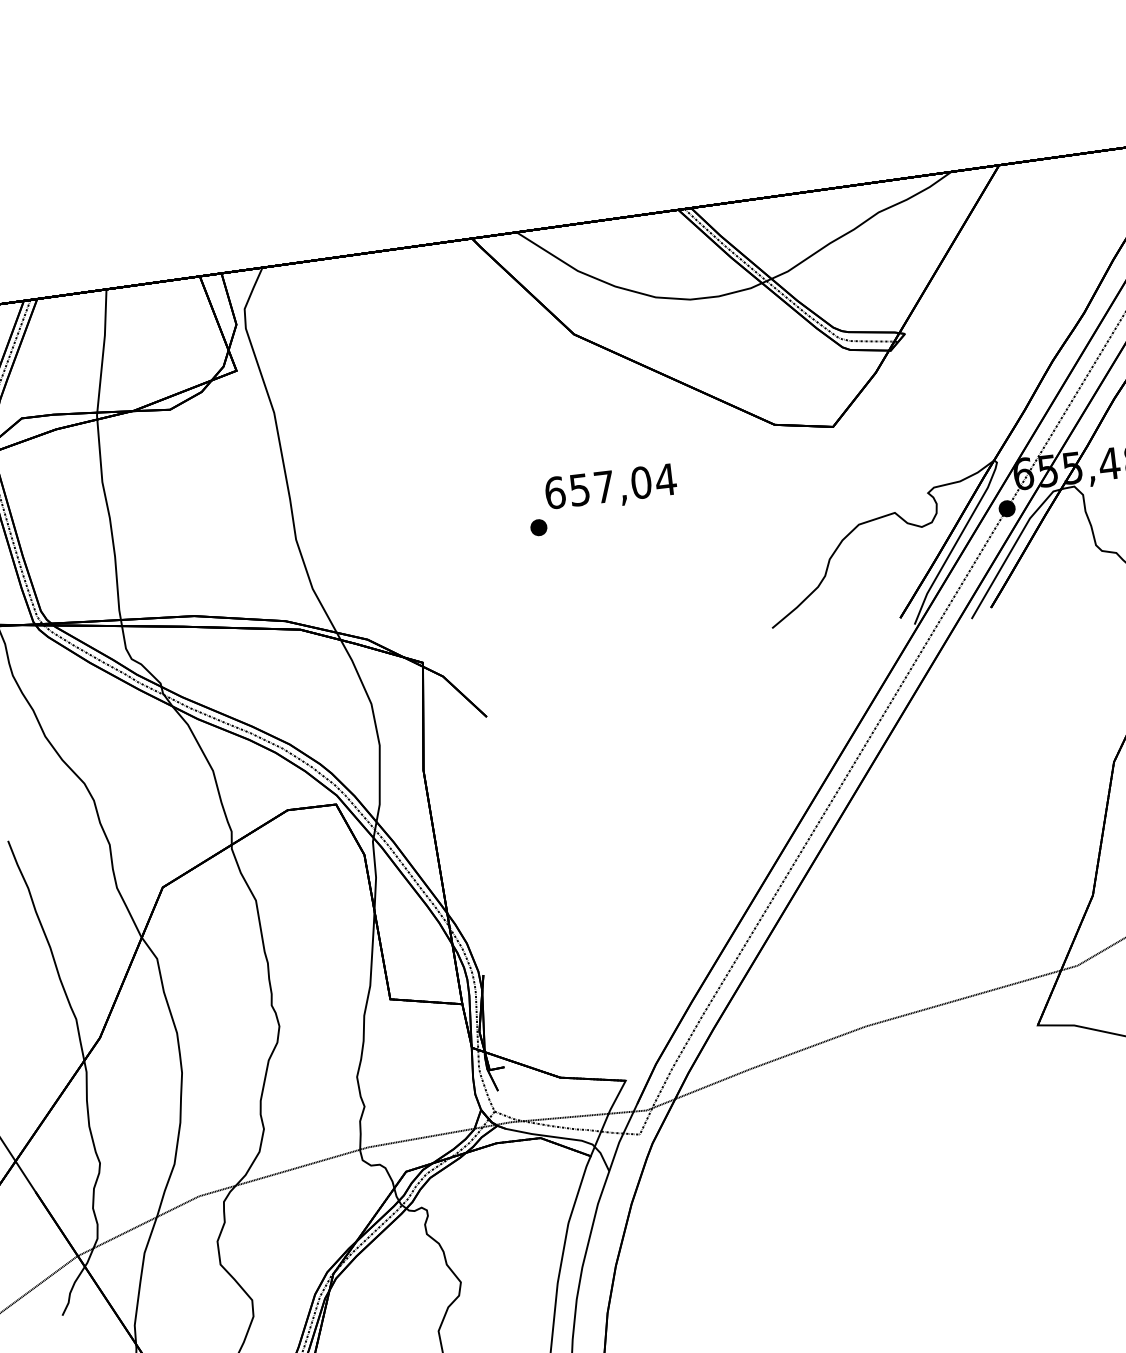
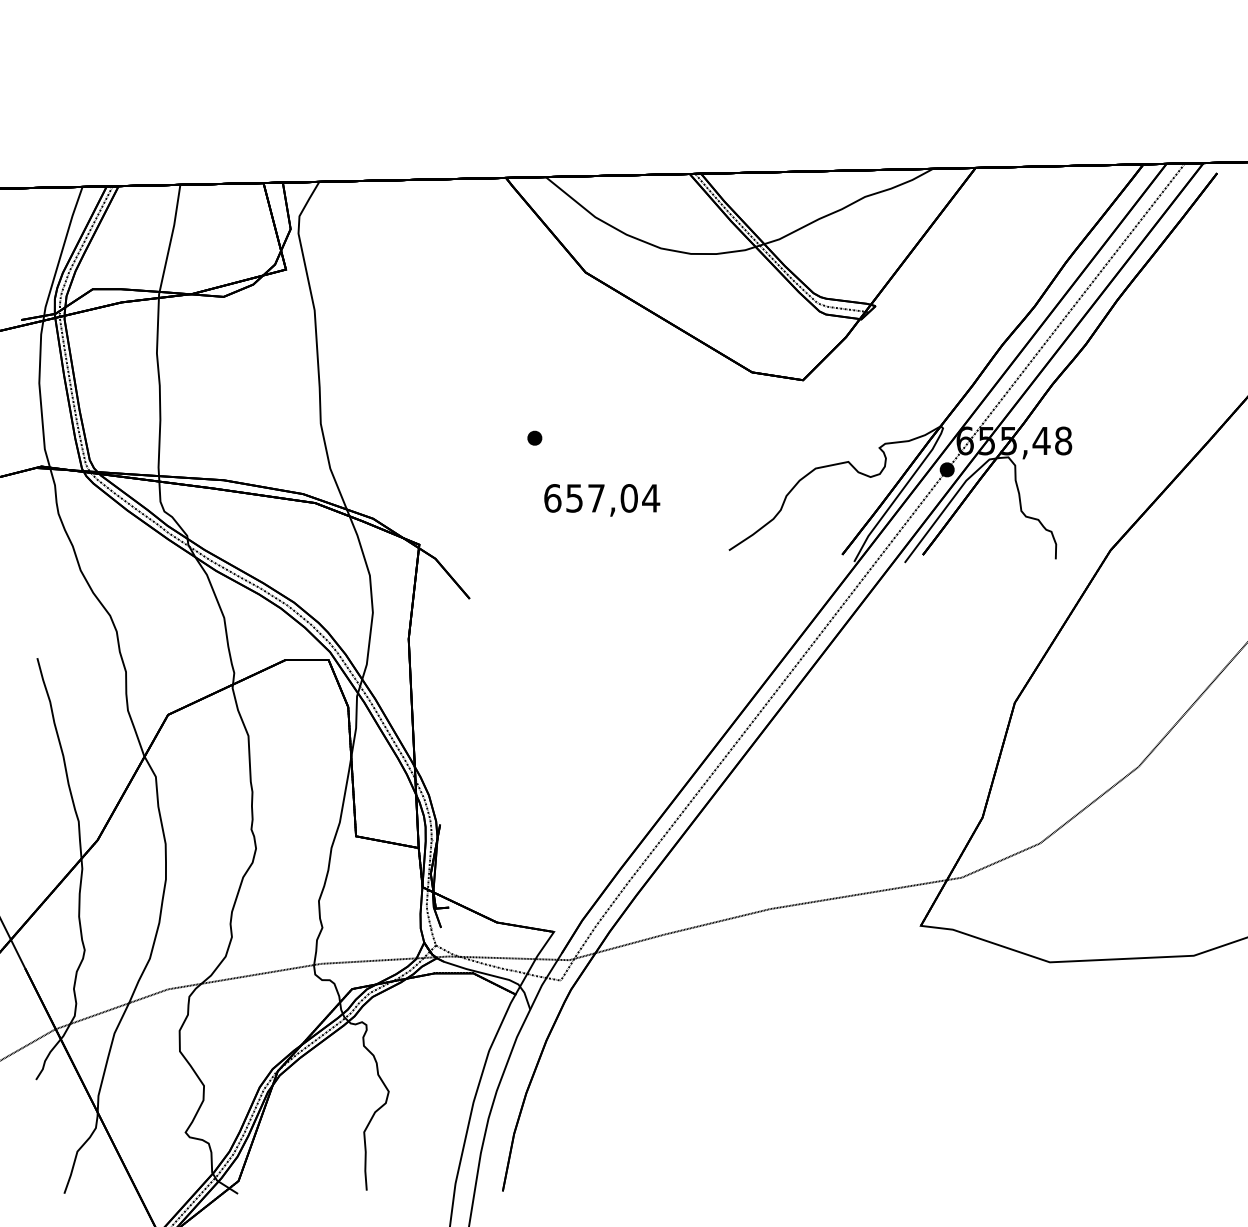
text: (611, 488) -> (602, 500), moved

